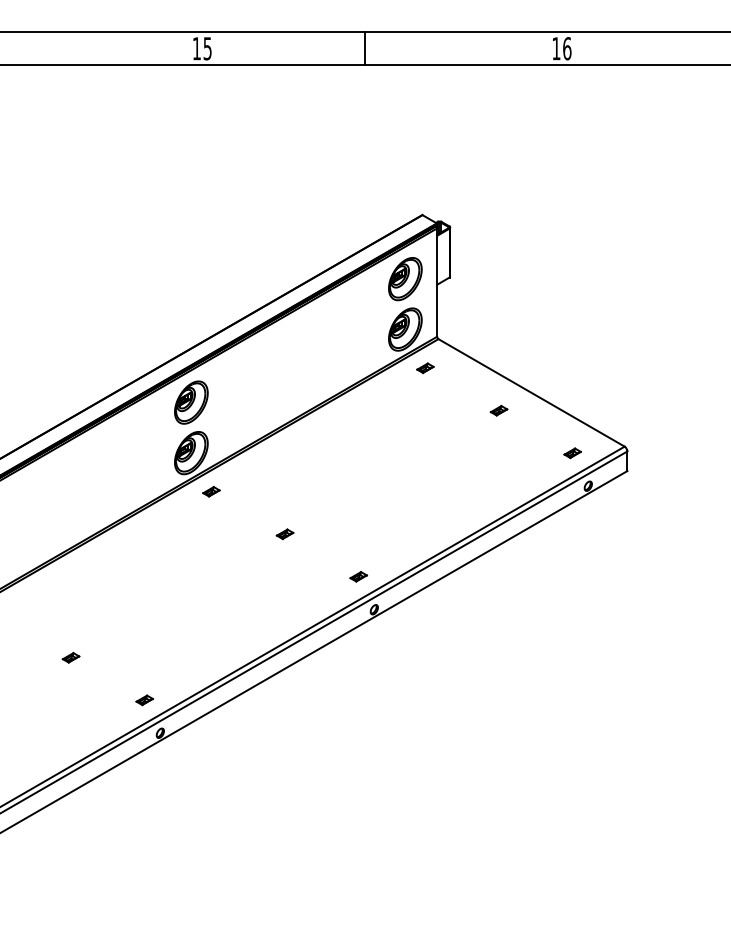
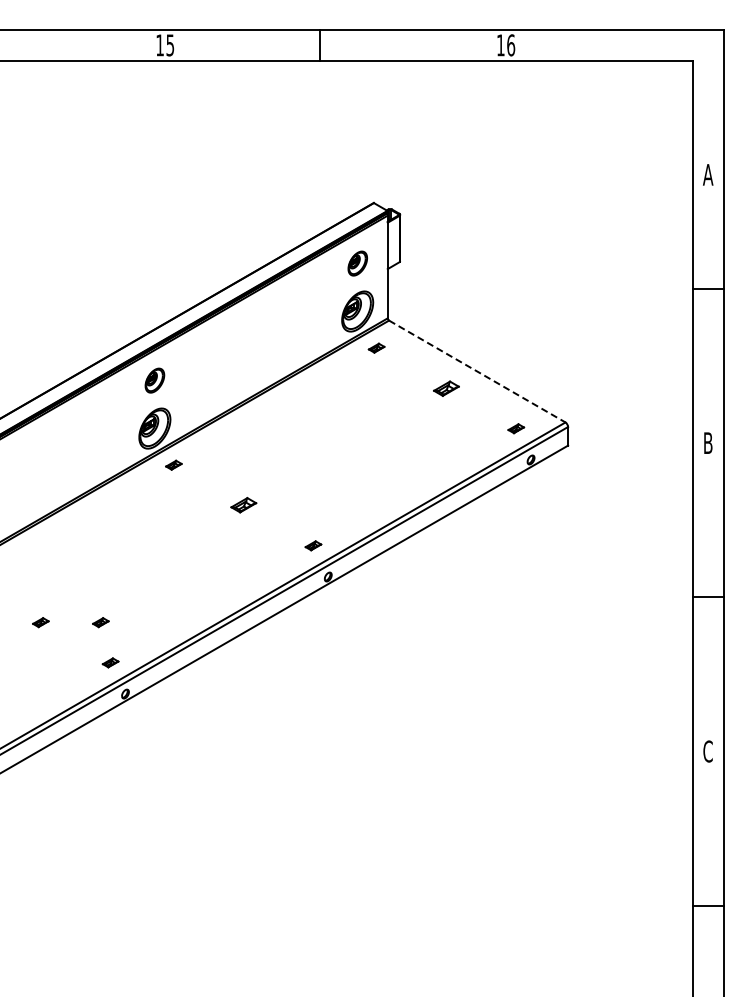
part: (405, 278) -> (357, 263), size x0.6
line: (531, 392) -> (477, 371), solid -> dashed
part: (190, 402) -> (154, 380), size x0.6
part: (499, 409) -> (446, 387), size x1.6
part: (284, 534) -> (243, 505), size x1.6
part: (133, 657) -> (100, 622), added

